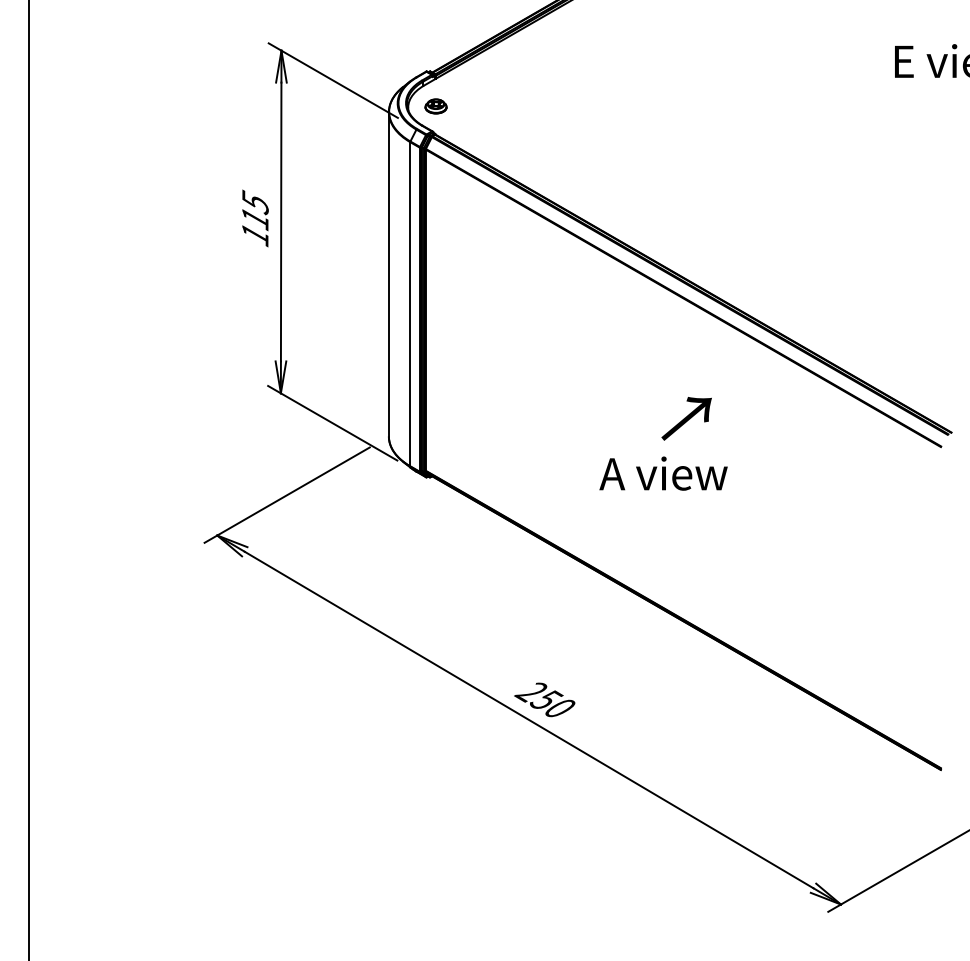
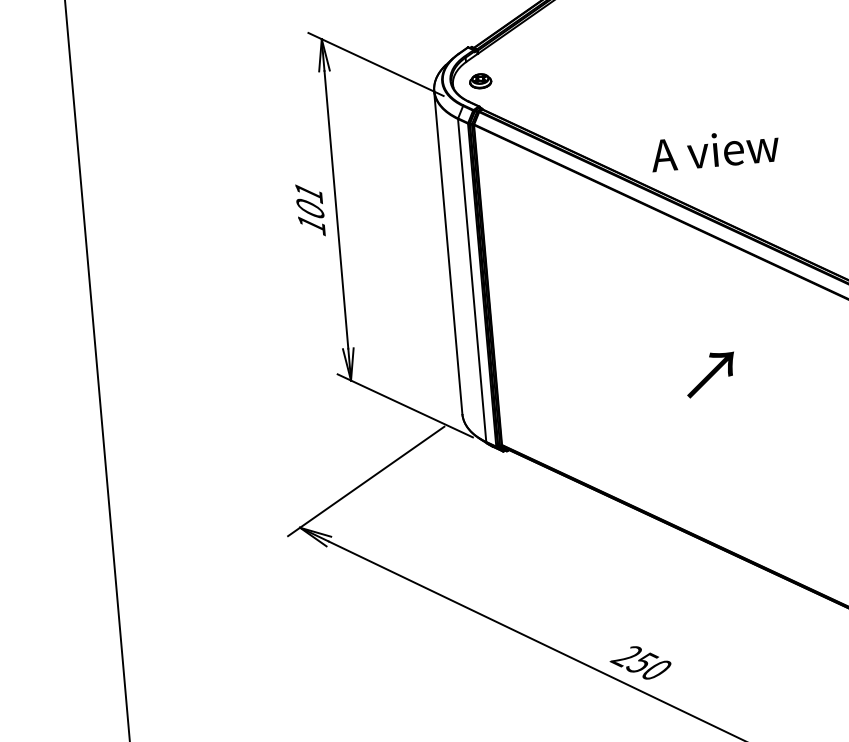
text: (255, 210) -> (309, 200), 115 -> 101
text: (686, 418) -> (710, 374), moved
text: (663, 473) -> (714, 150), moved

